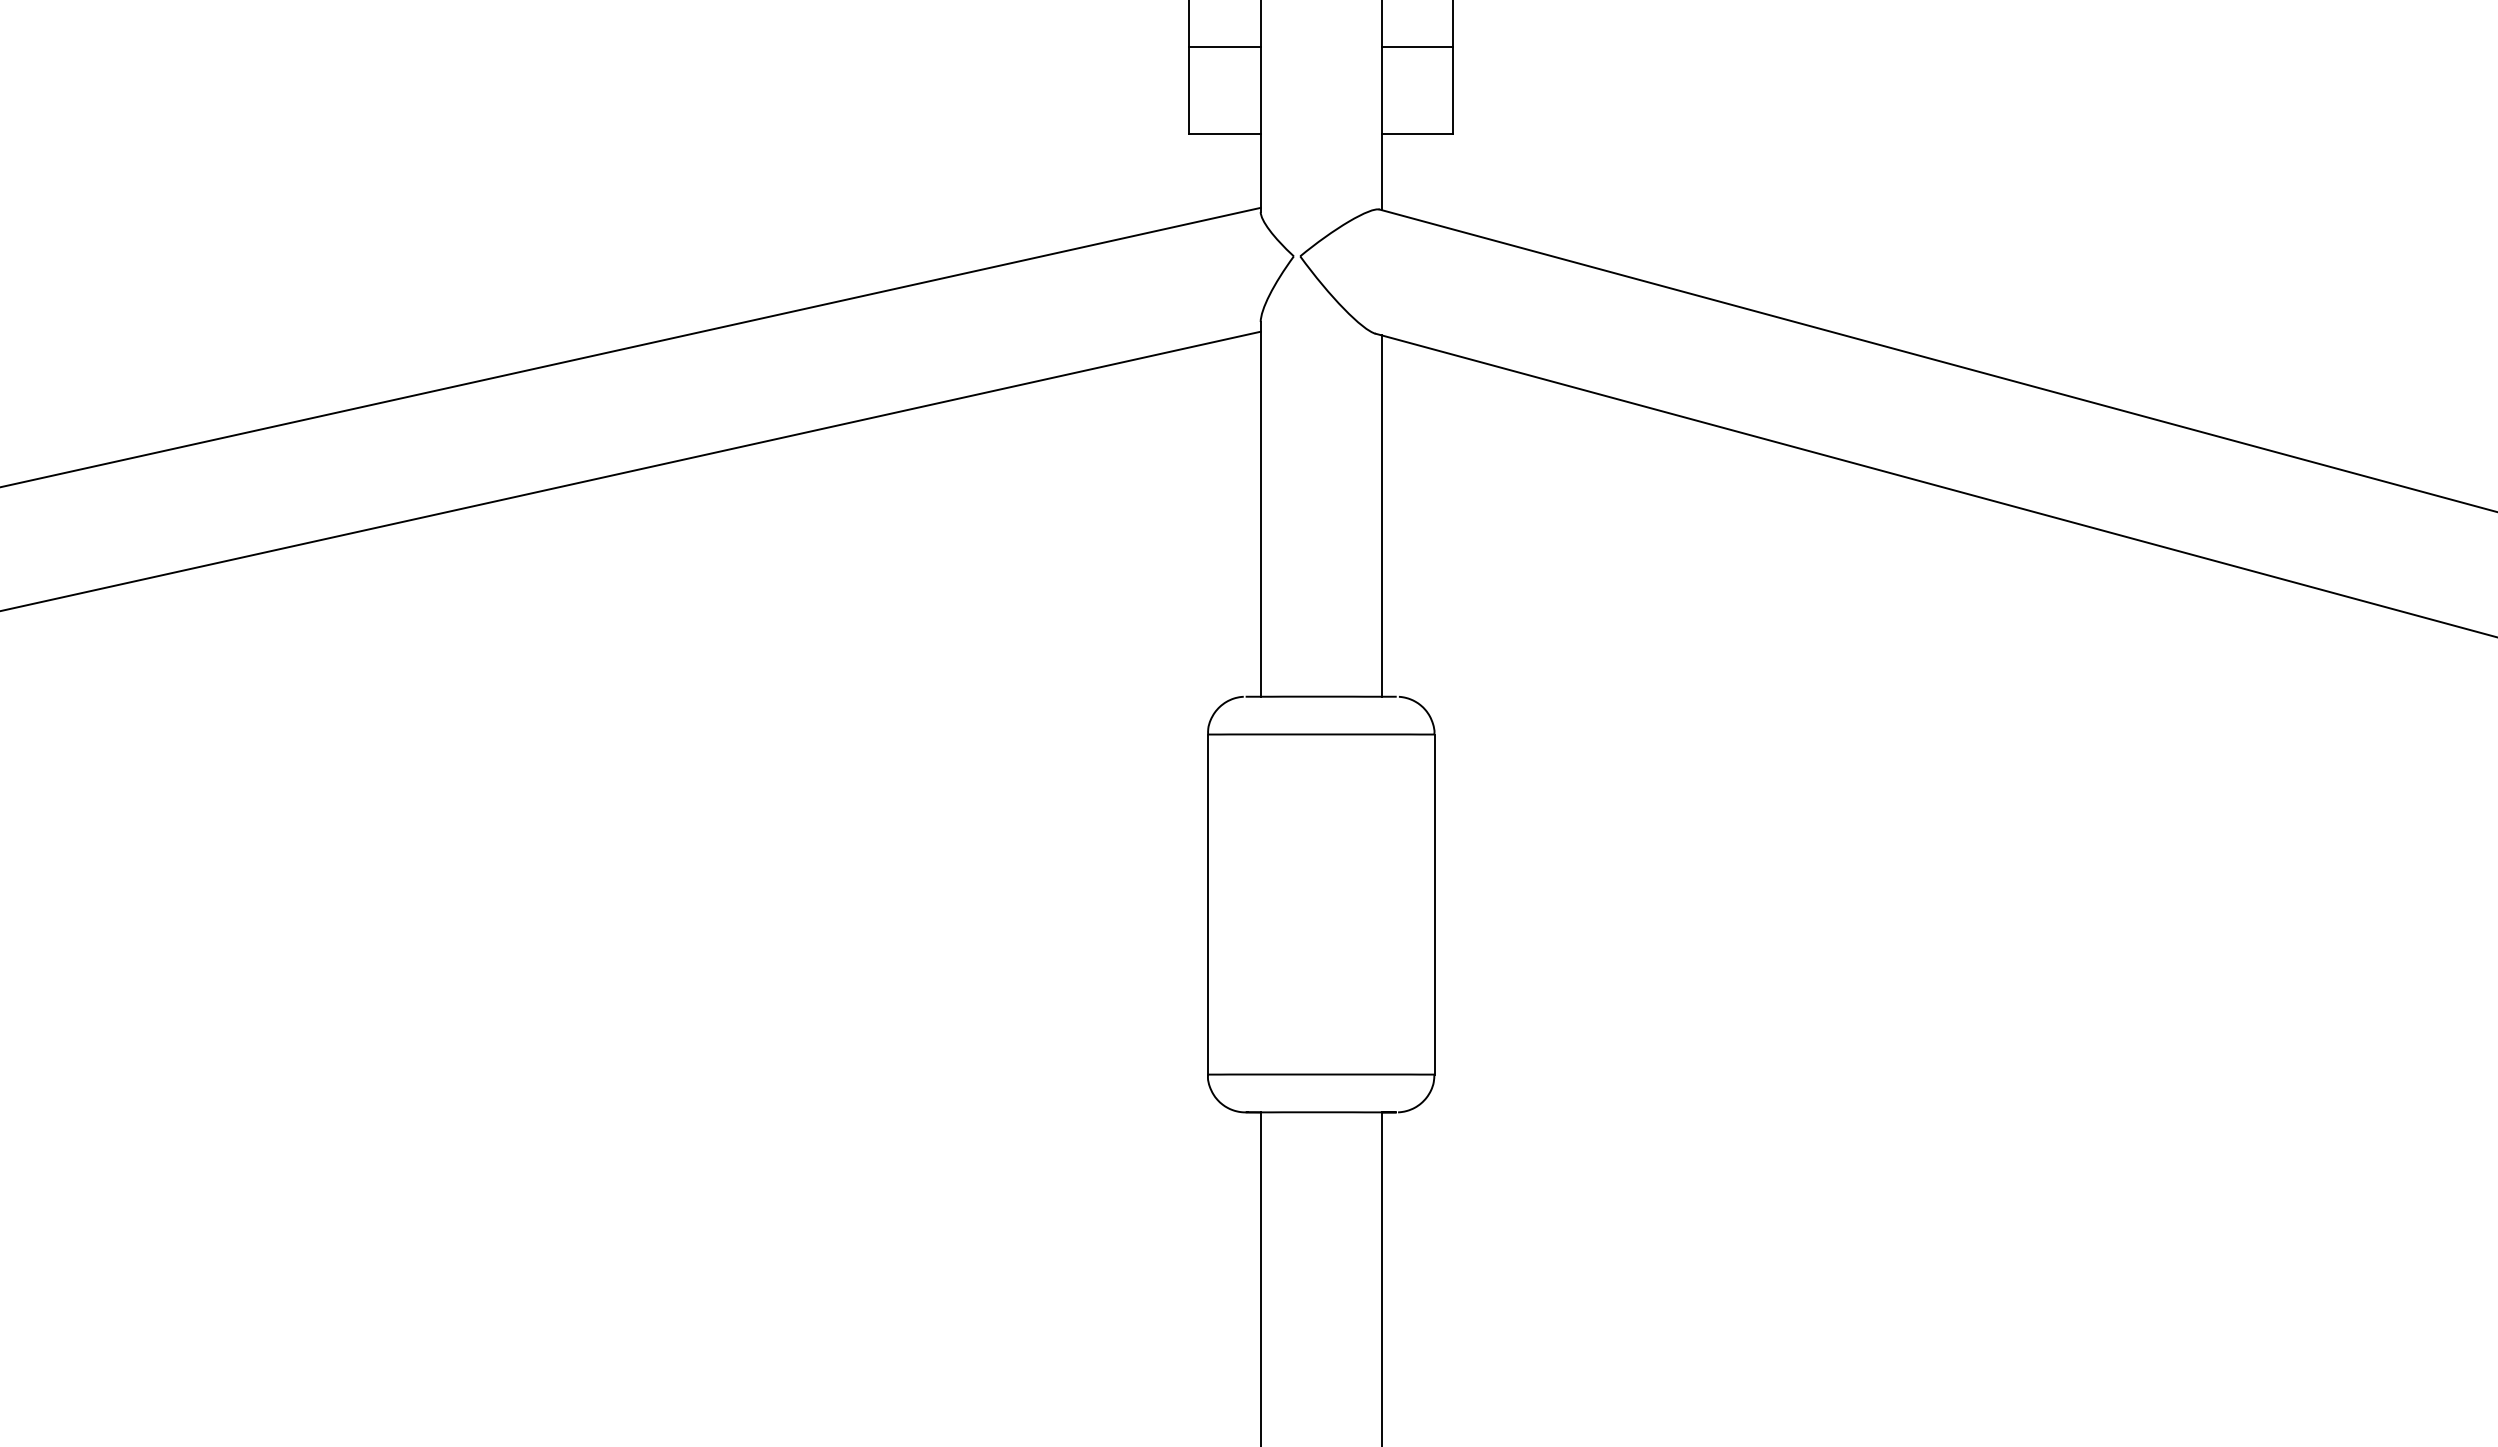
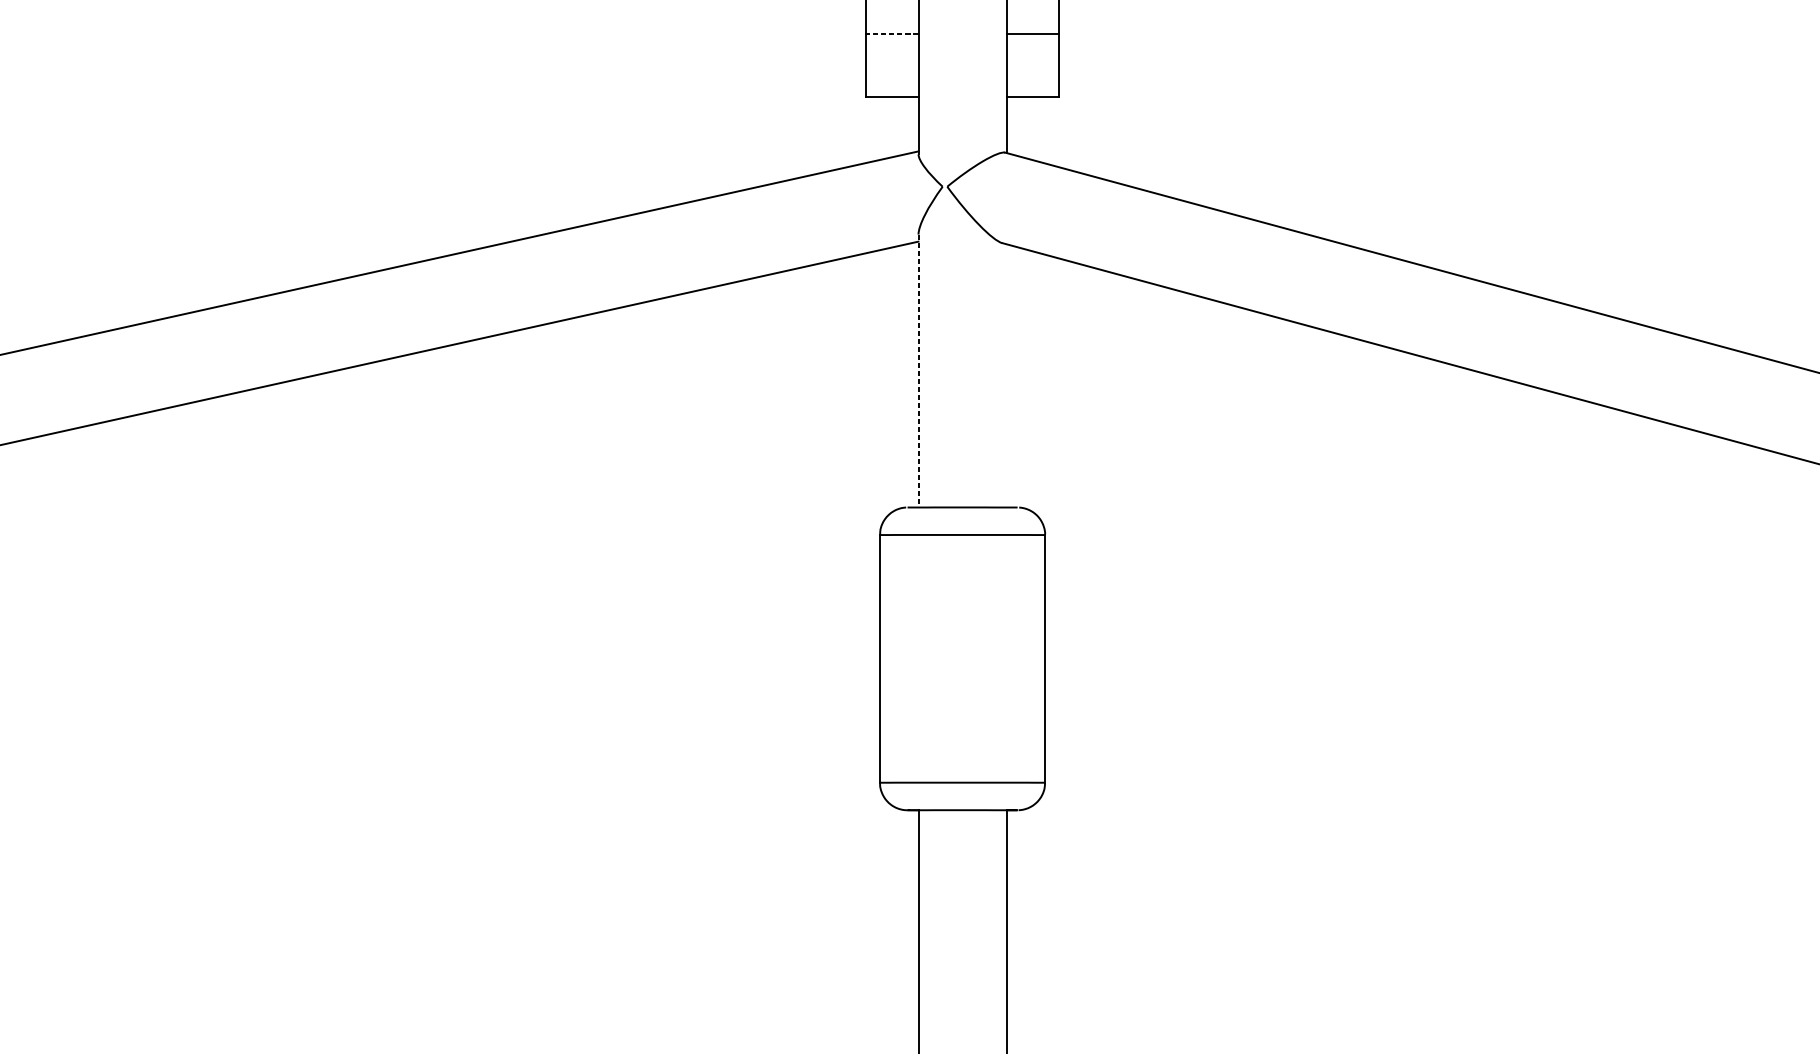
line: (1224, 47) -> (892, 34), solid -> dashed
line: (1260, 509) -> (918, 371), solid -> dashed
line: (1381, 515) -> (1006, 375), removed

